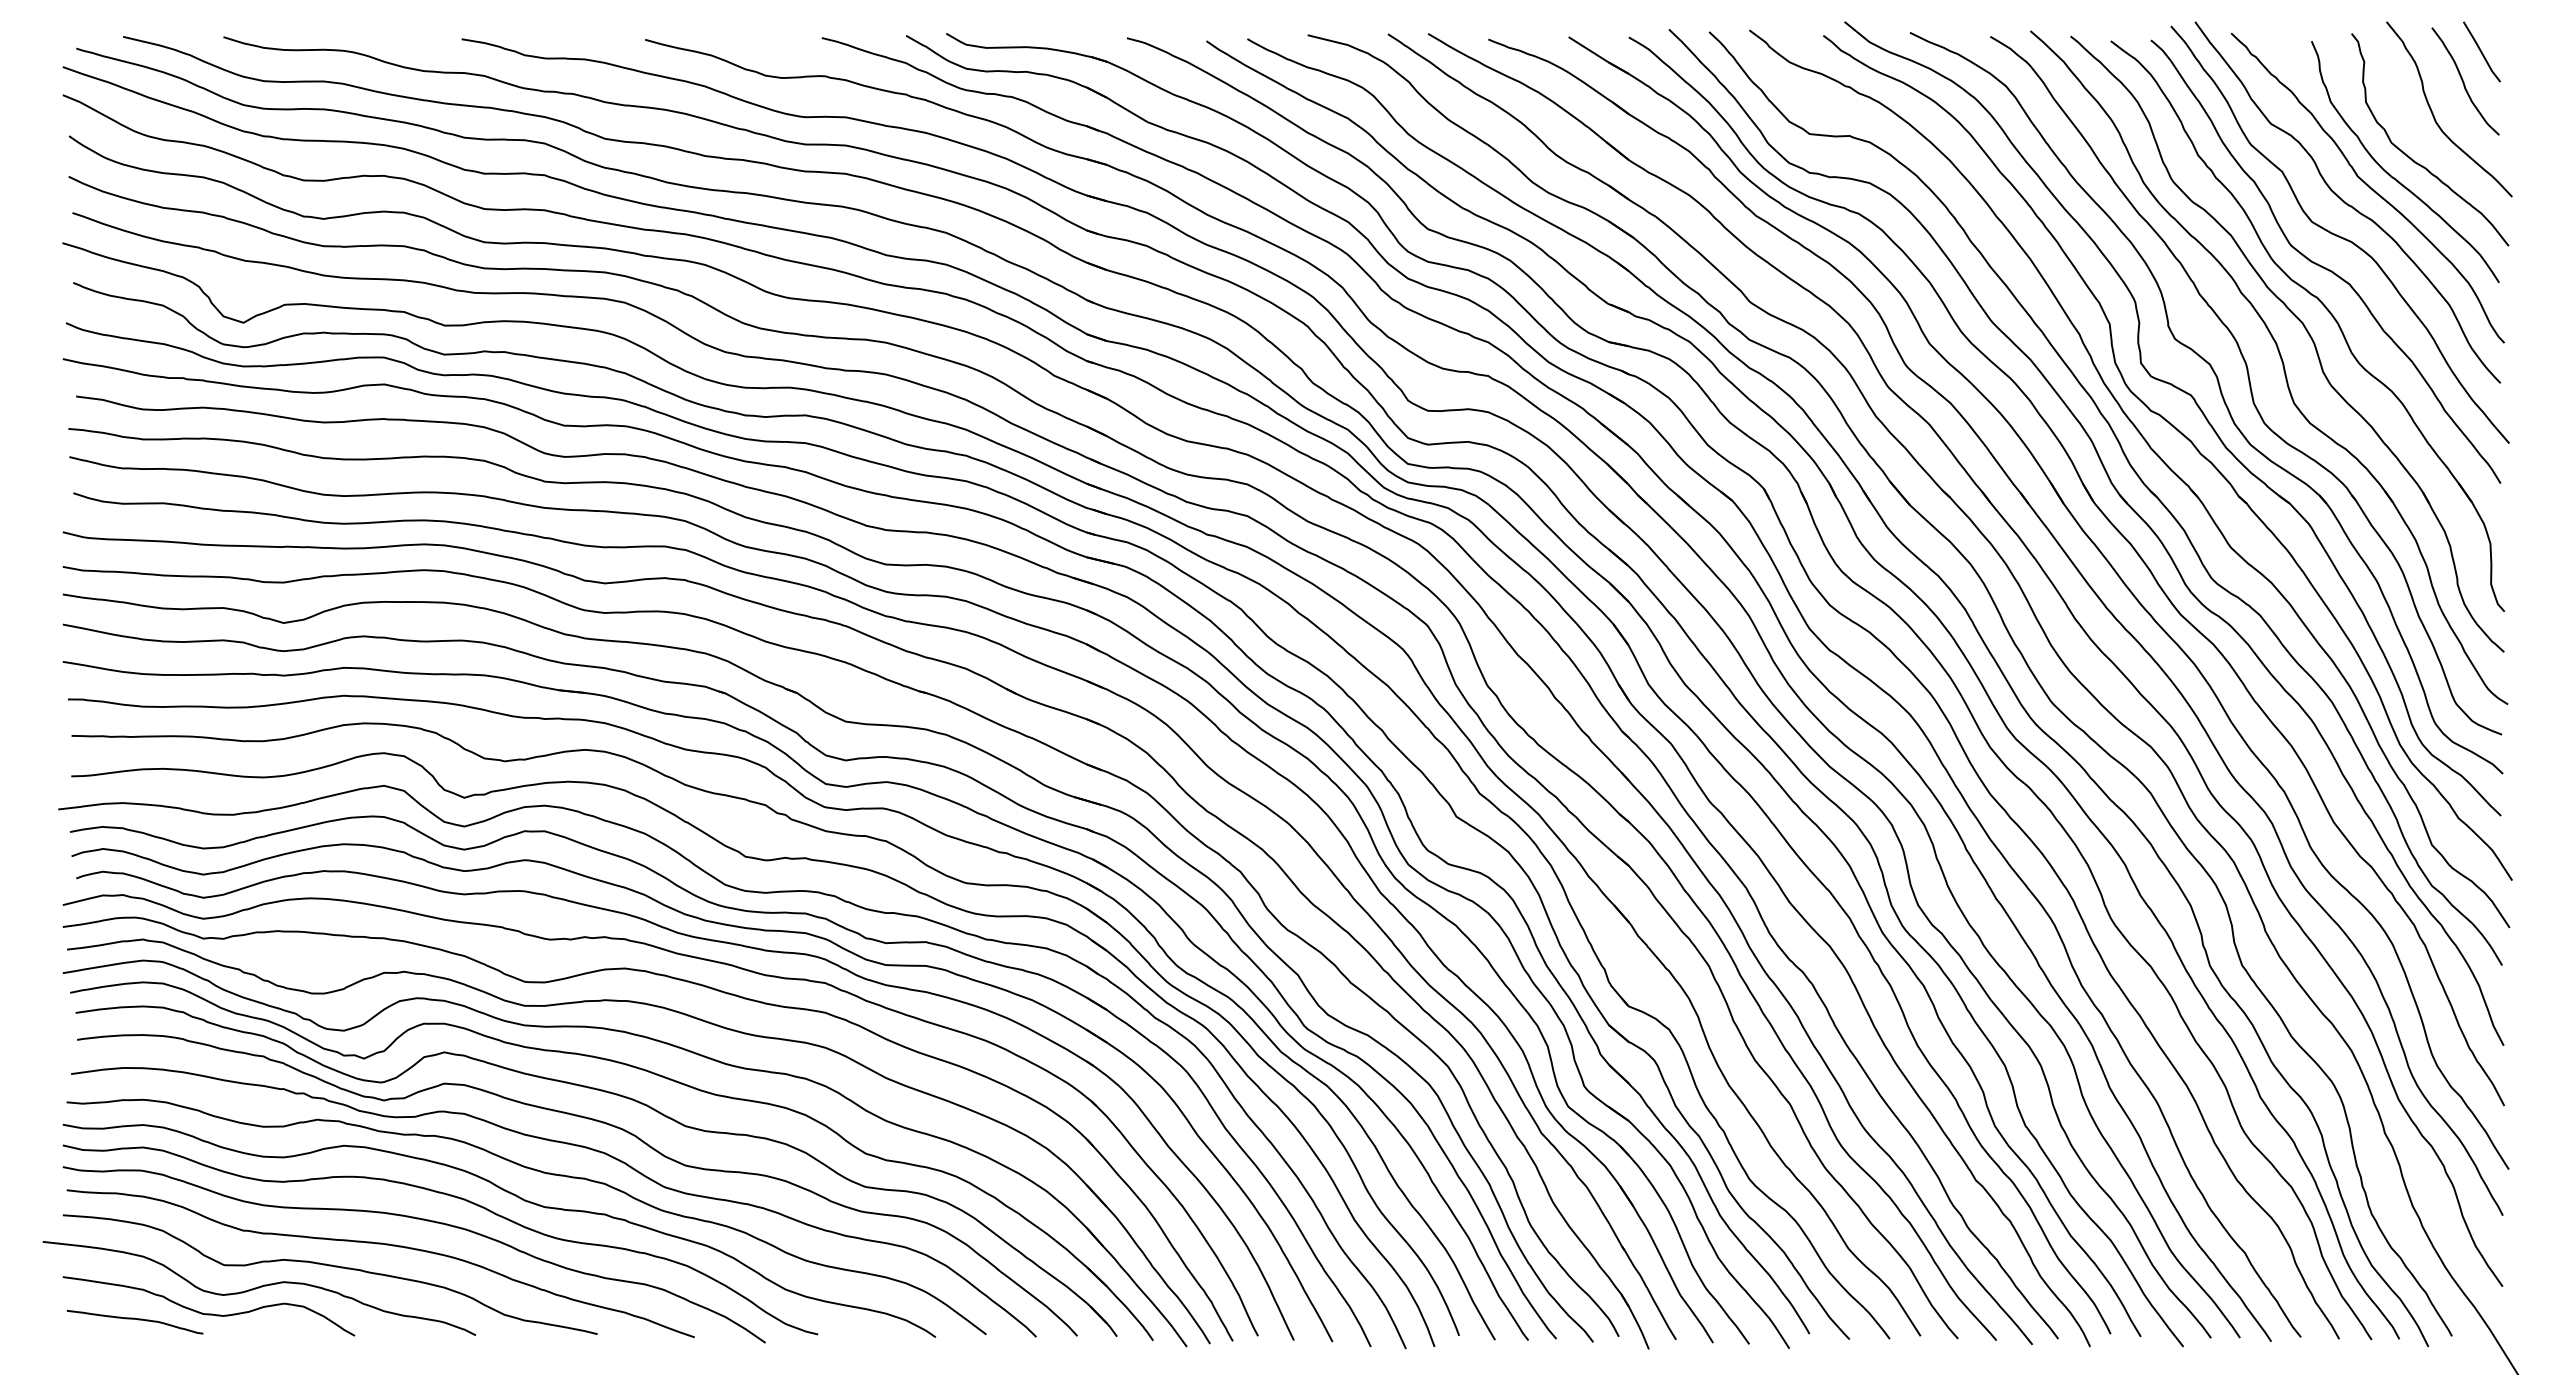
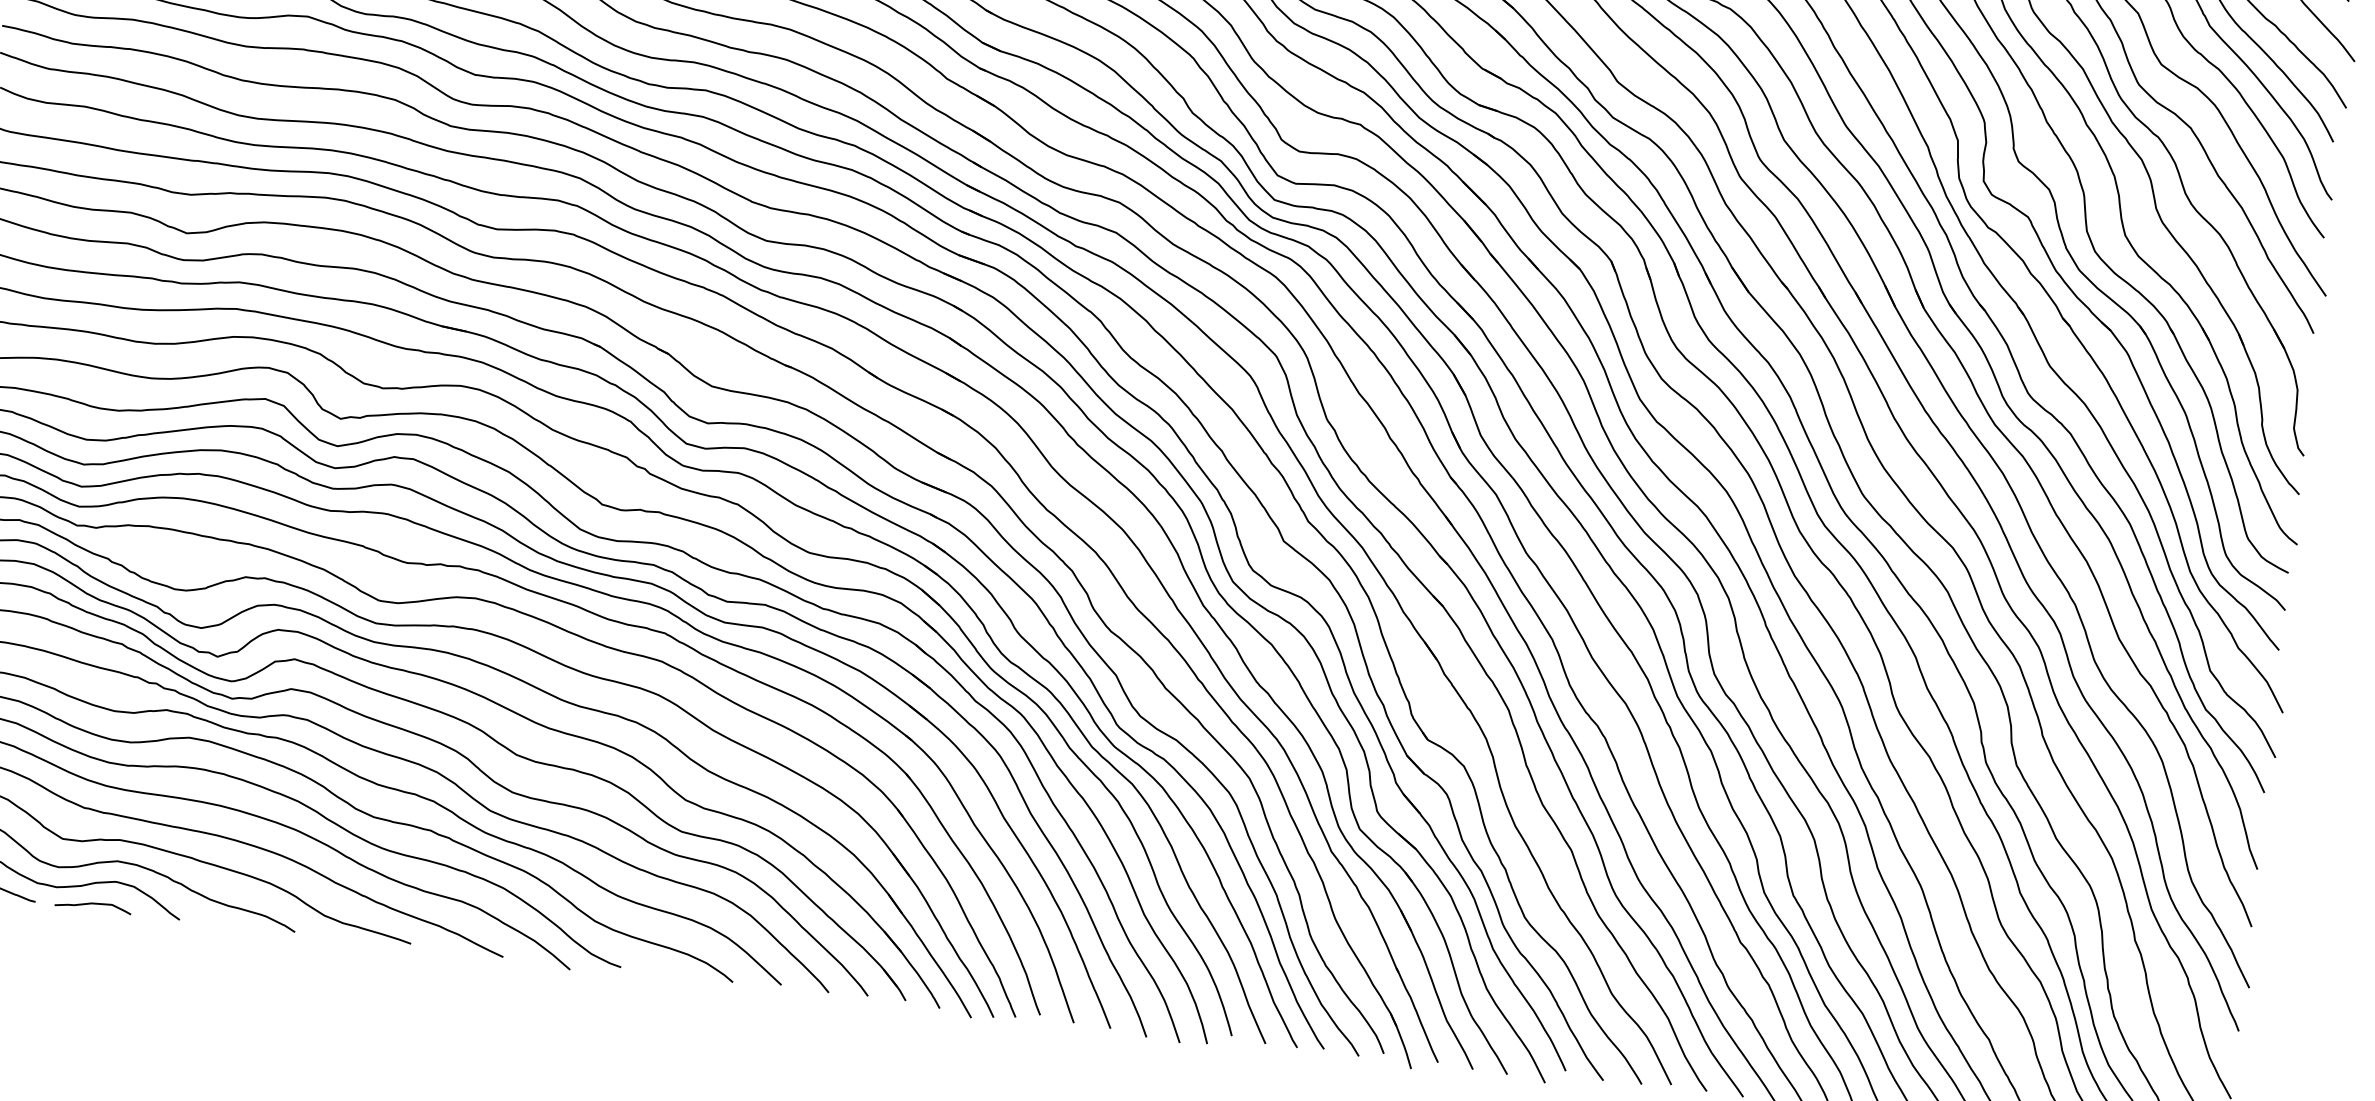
curve: (263, 1329) -> (93, 904), added

